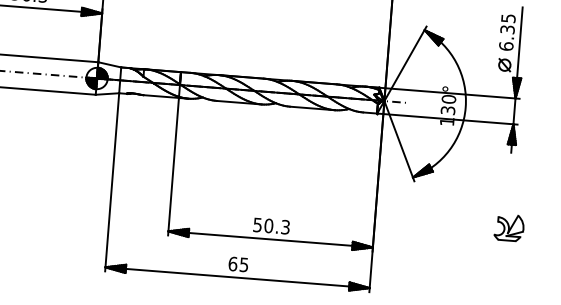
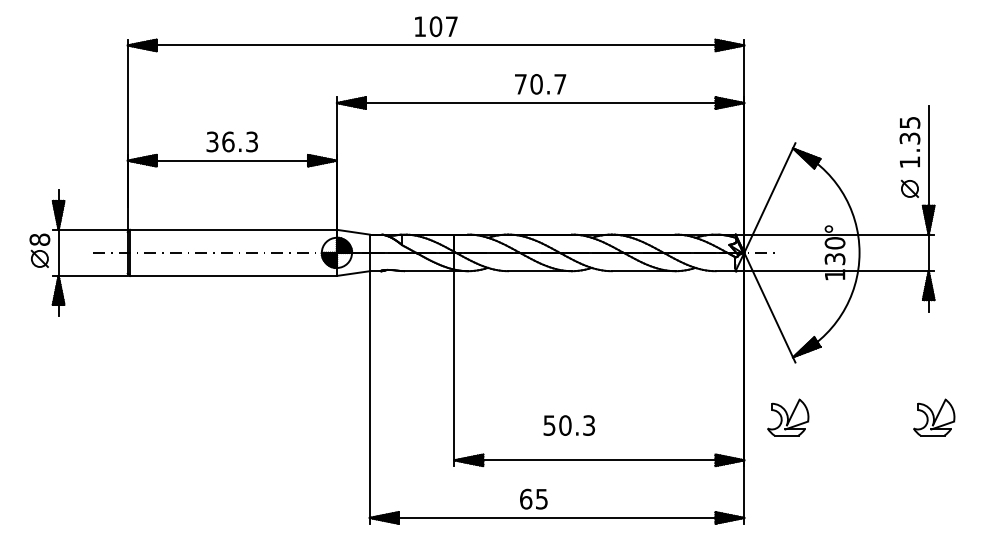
text: (505, 46) -> (909, 162), 6.35 -> 1.35
part: (406, 219) -> (788, 417), added
text: (271, 226) -> (568, 425), moved
text: (238, 263) -> (533, 498), moved

